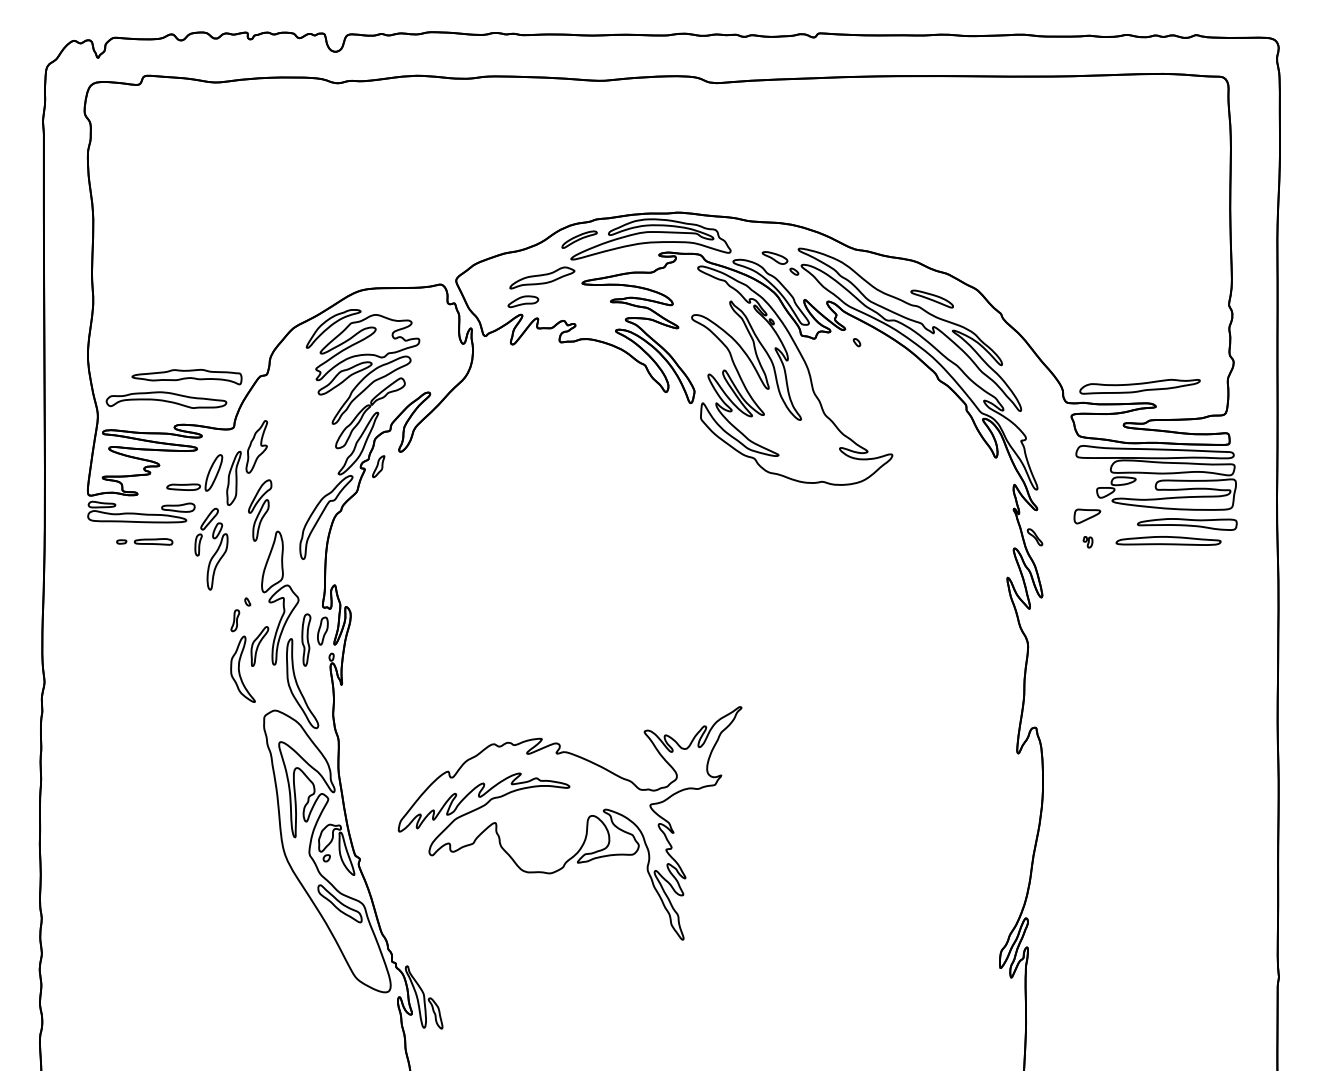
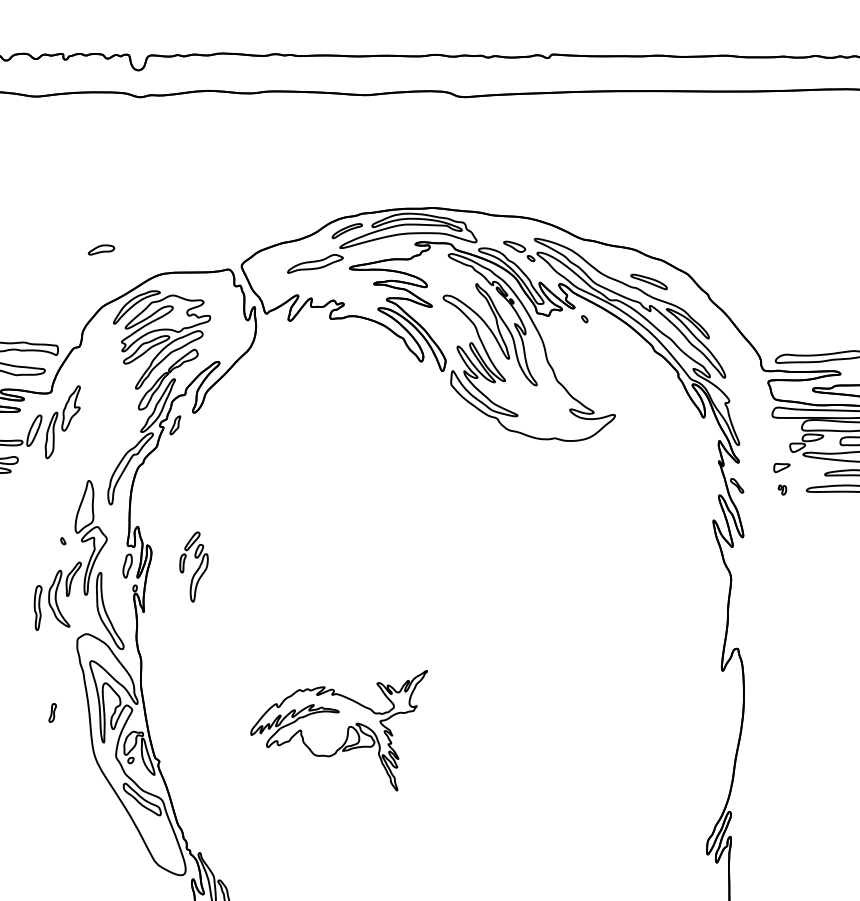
part: (523, 301) -> (101, 249), moved
part: (260, 510) -> (74, 462), removed
part: (1087, 516) -> (781, 468), size x0.7
part: (211, 548) -> (194, 566), moved
part: (235, 620) -> (52, 712), moved
part: (306, 639) -> (38, 607), moved
part: (569, 823) -> (338, 730), size x0.6

